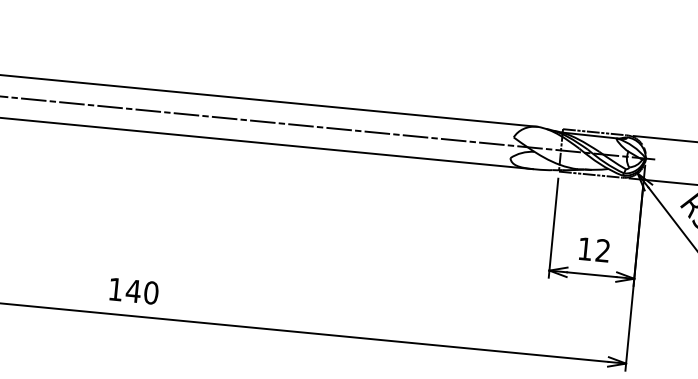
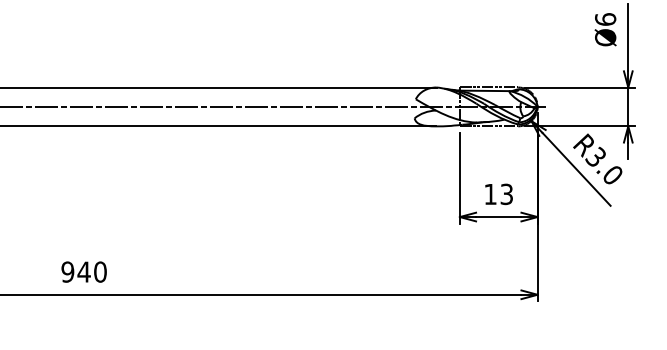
text: (602, 250) -> (506, 194), 12 -> 13
text: (115, 288) -> (67, 271), 140 -> 940

